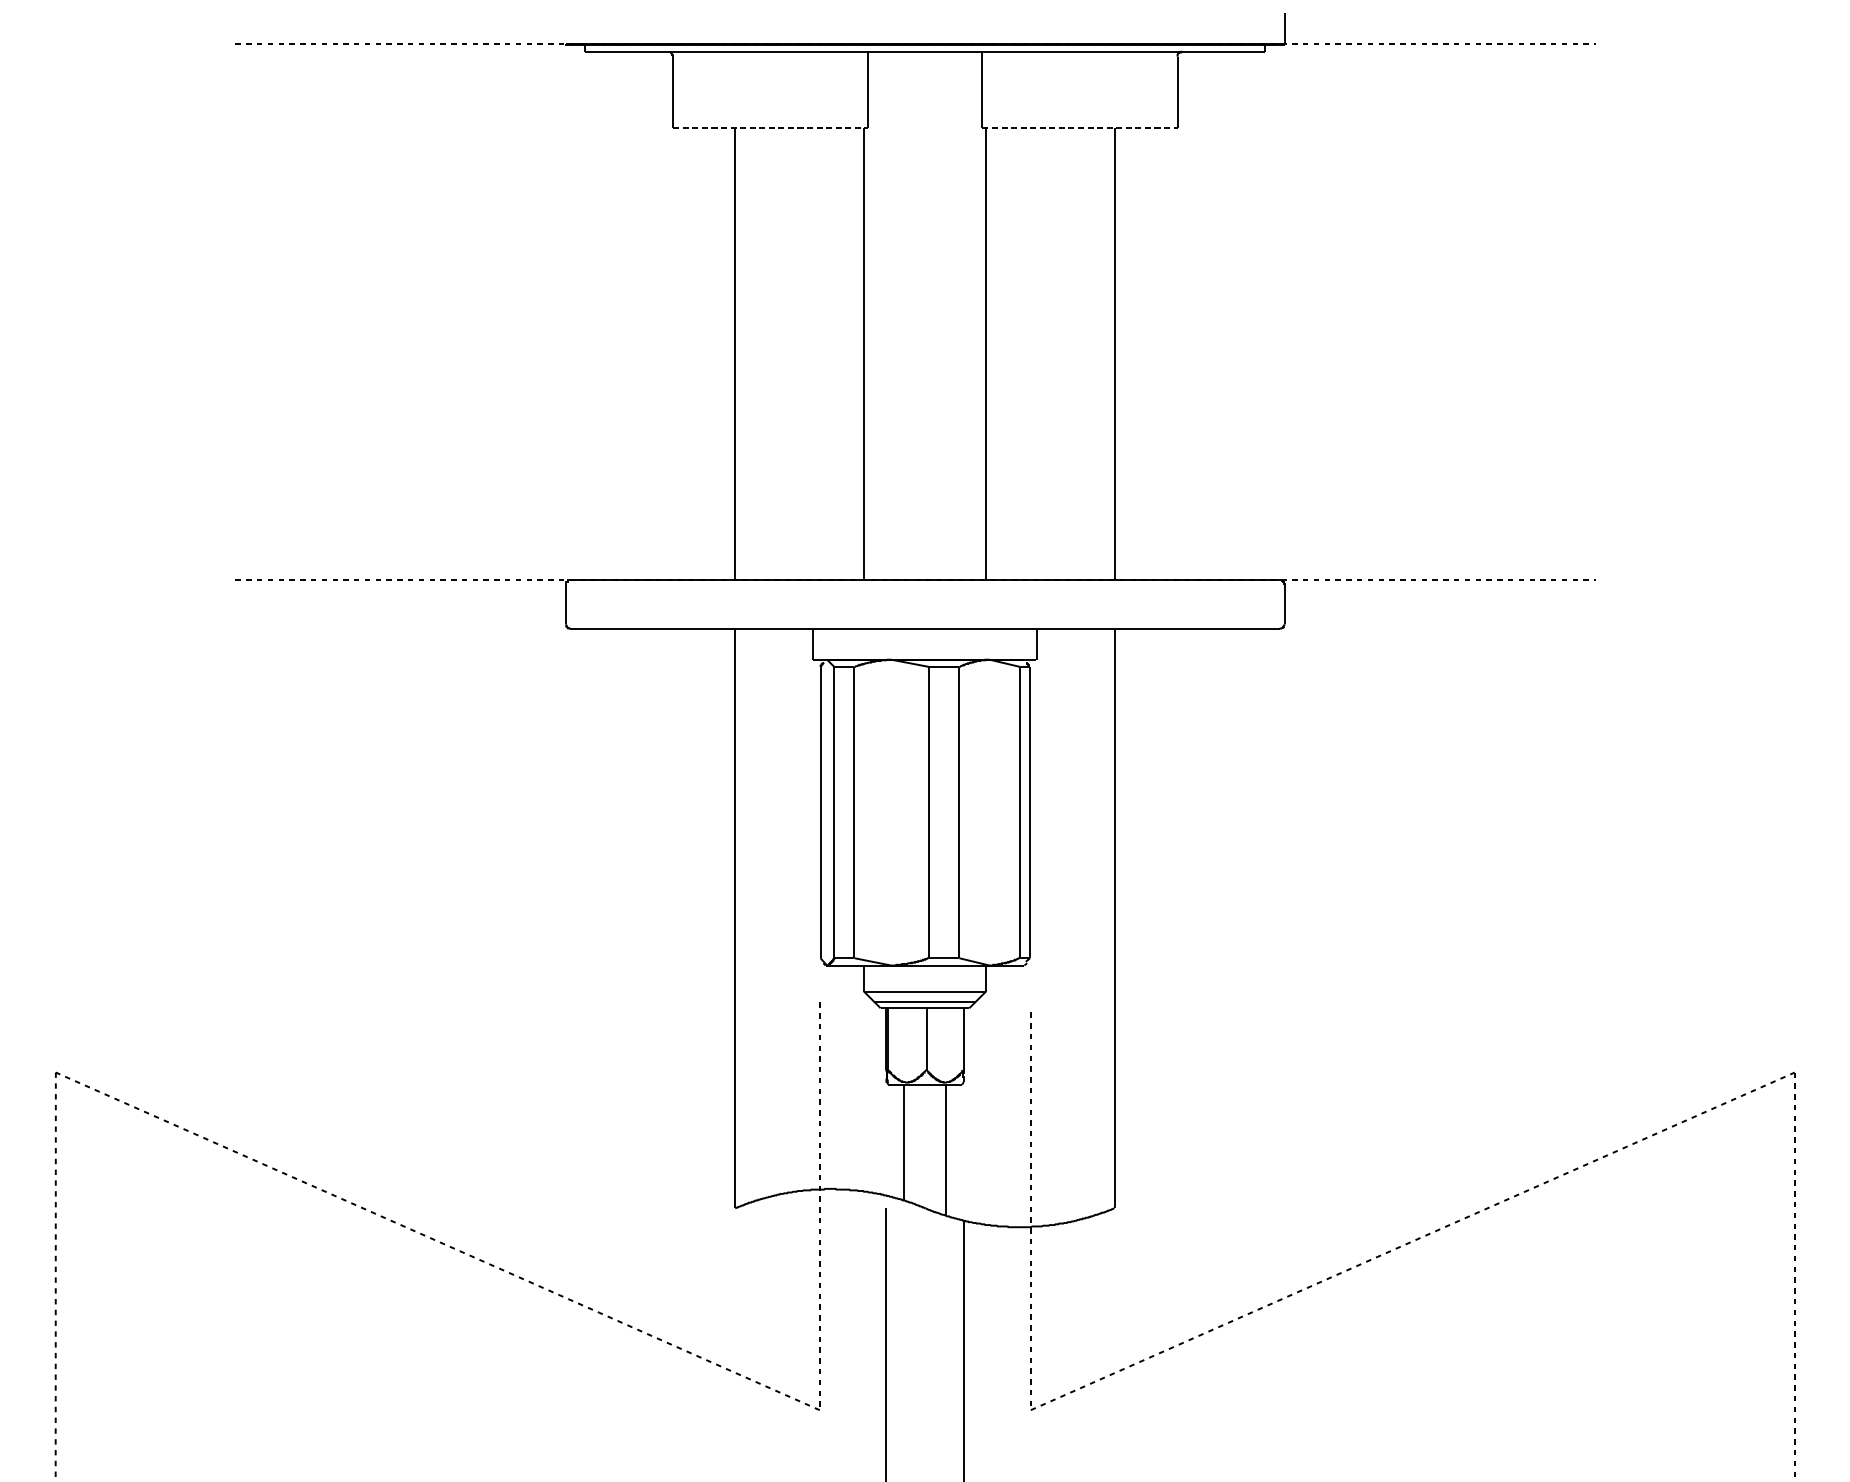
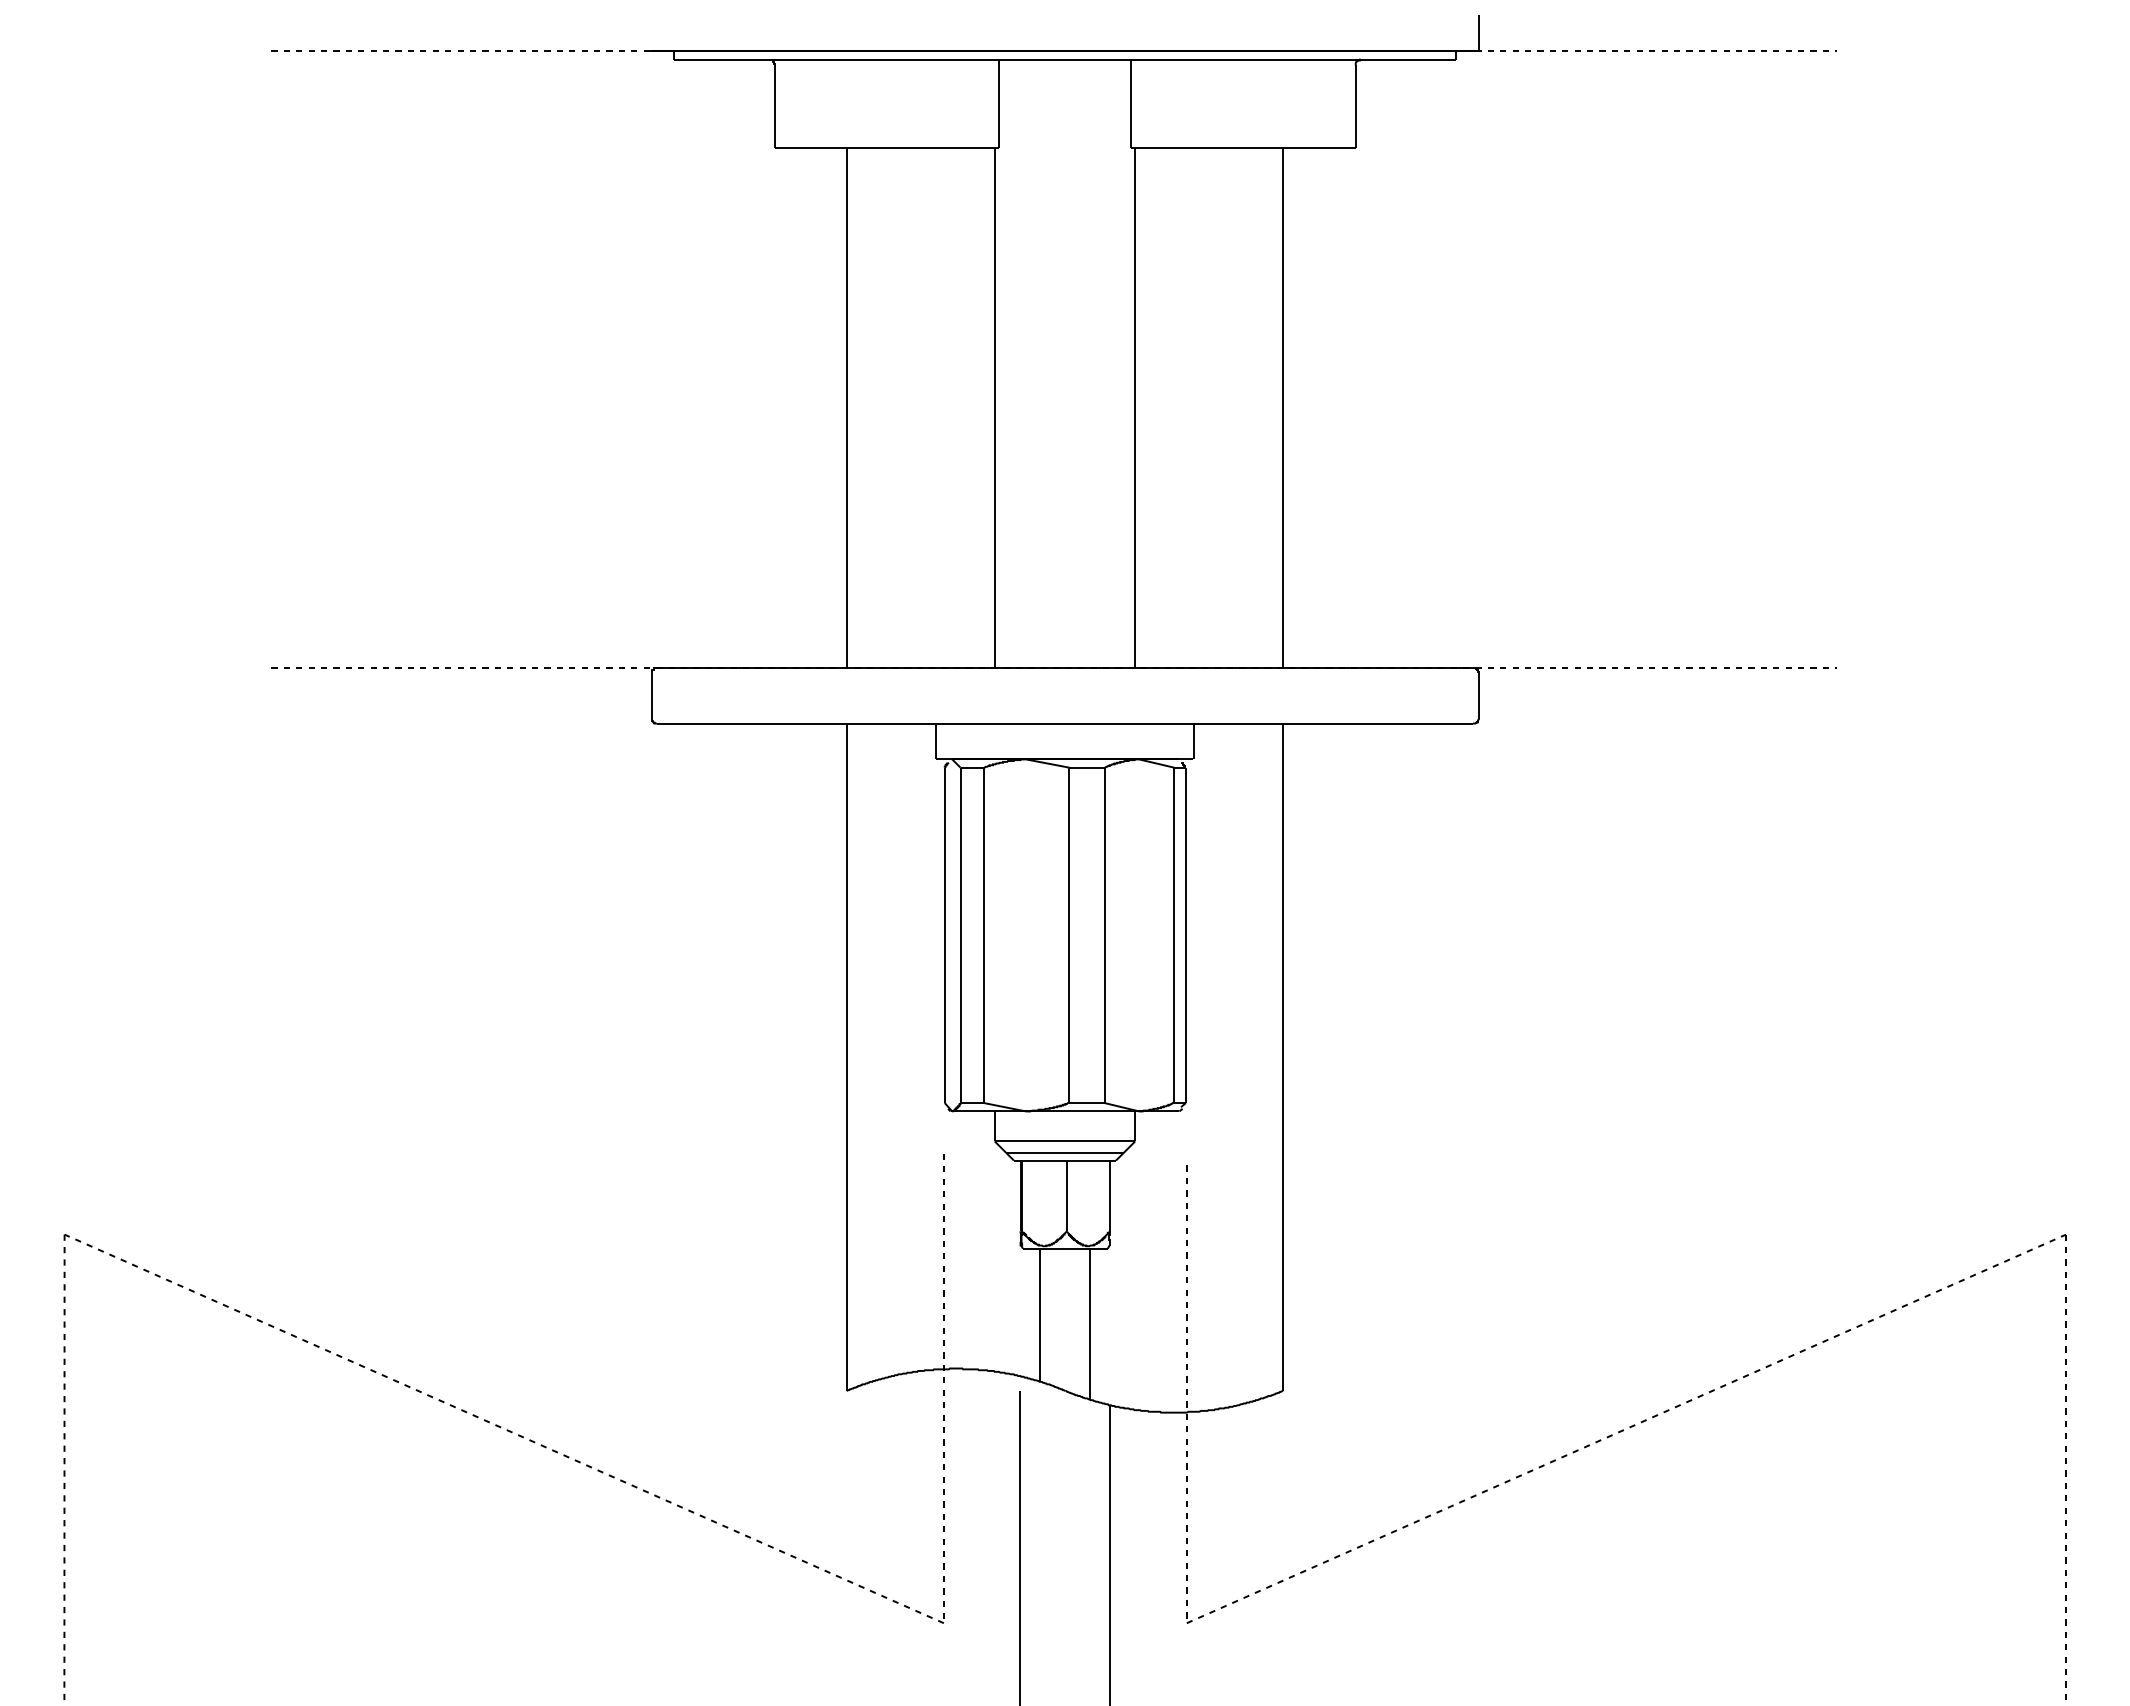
line: (770, 128) -> (887, 147), dashed -> solid
line: (1080, 128) -> (1243, 147), dashed -> solid

